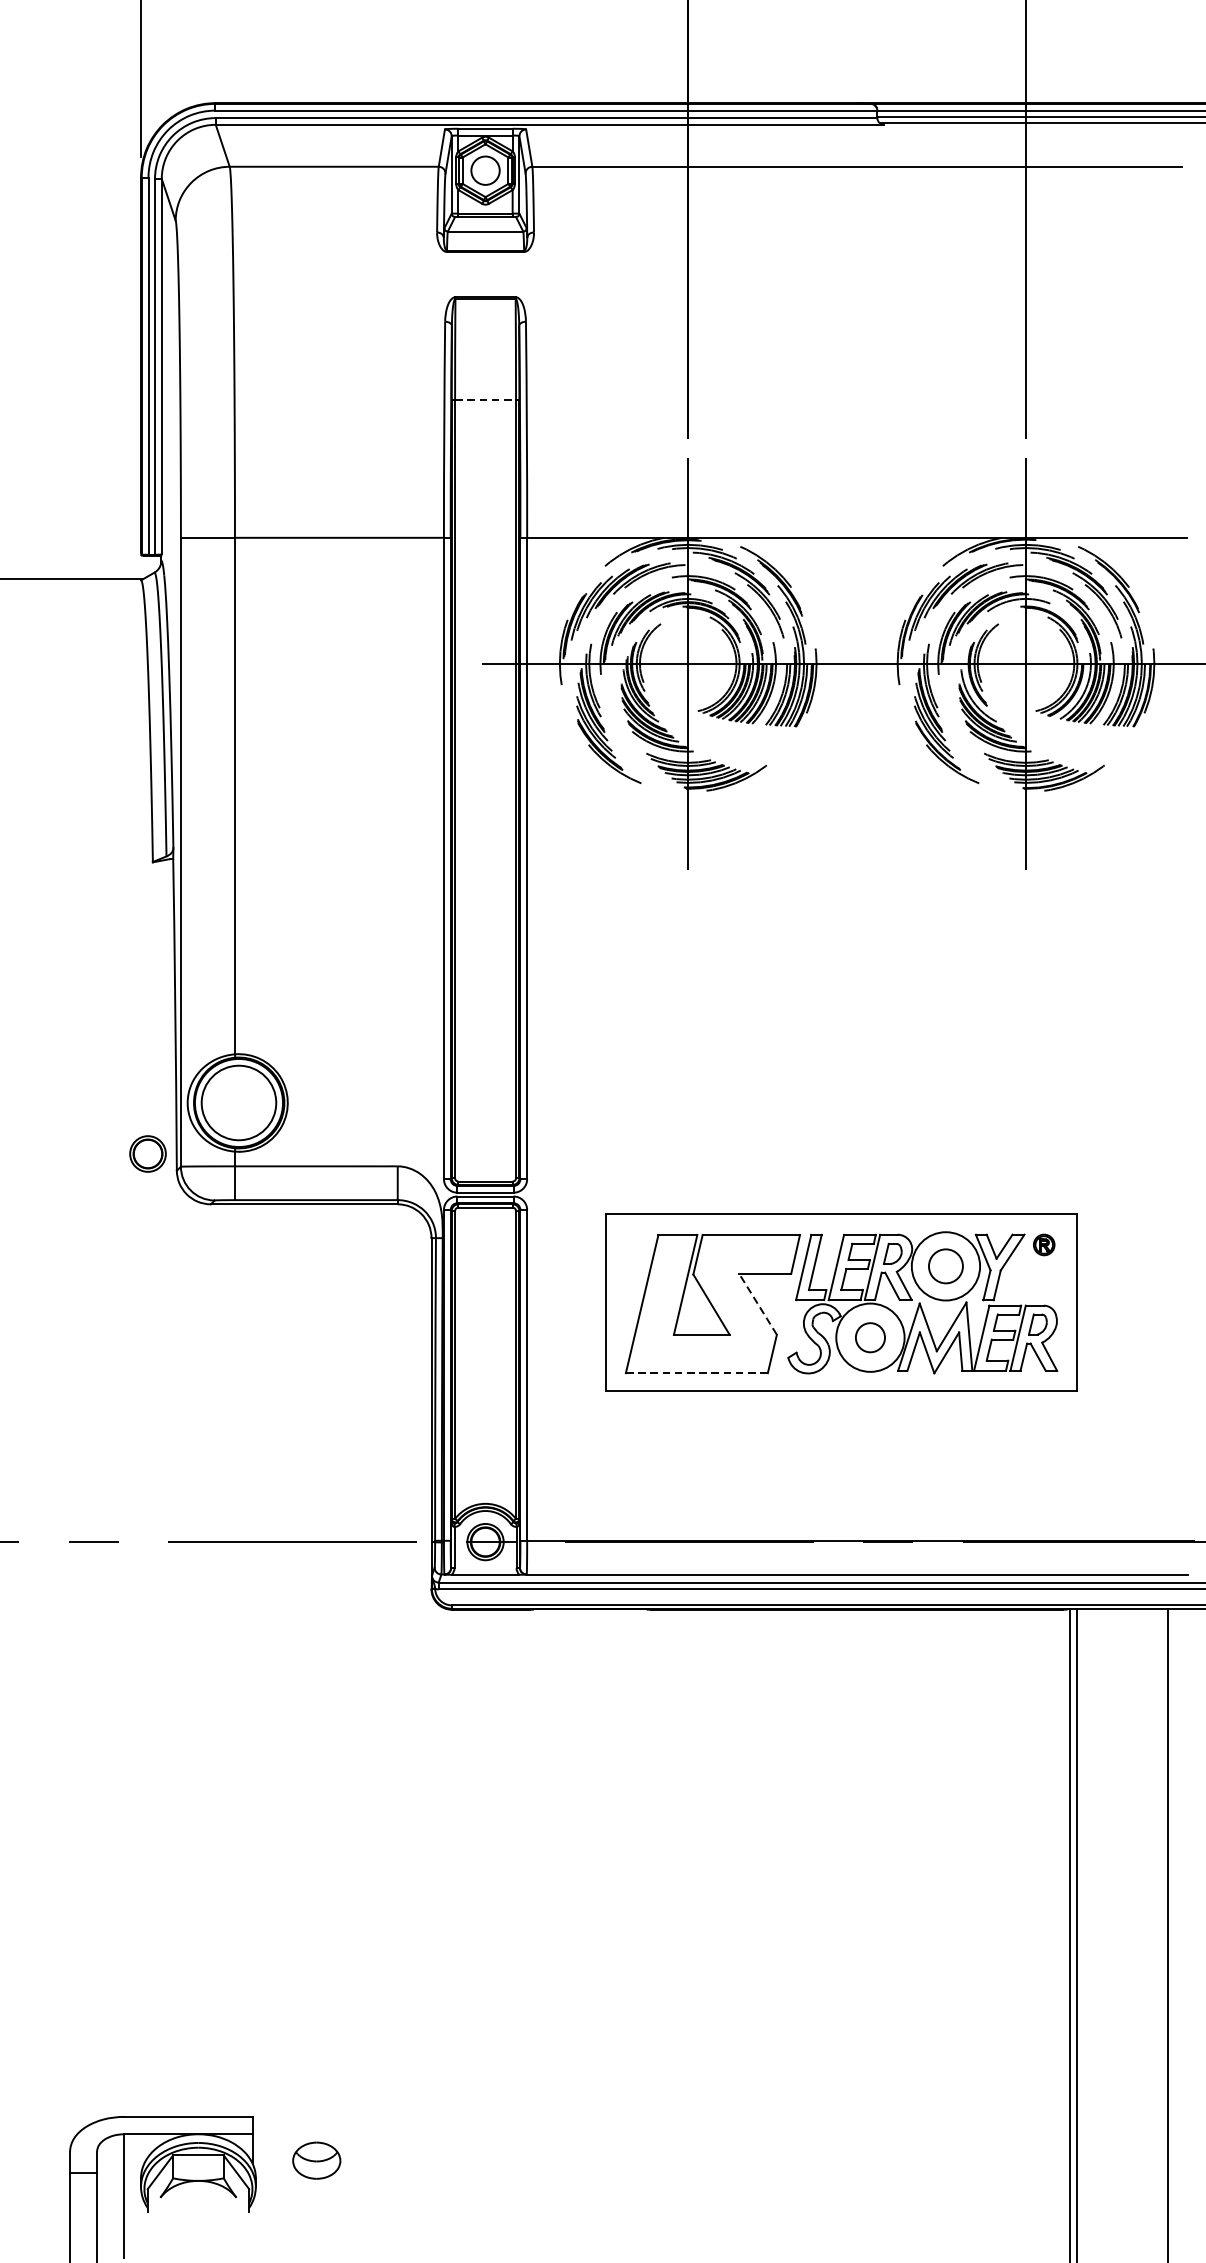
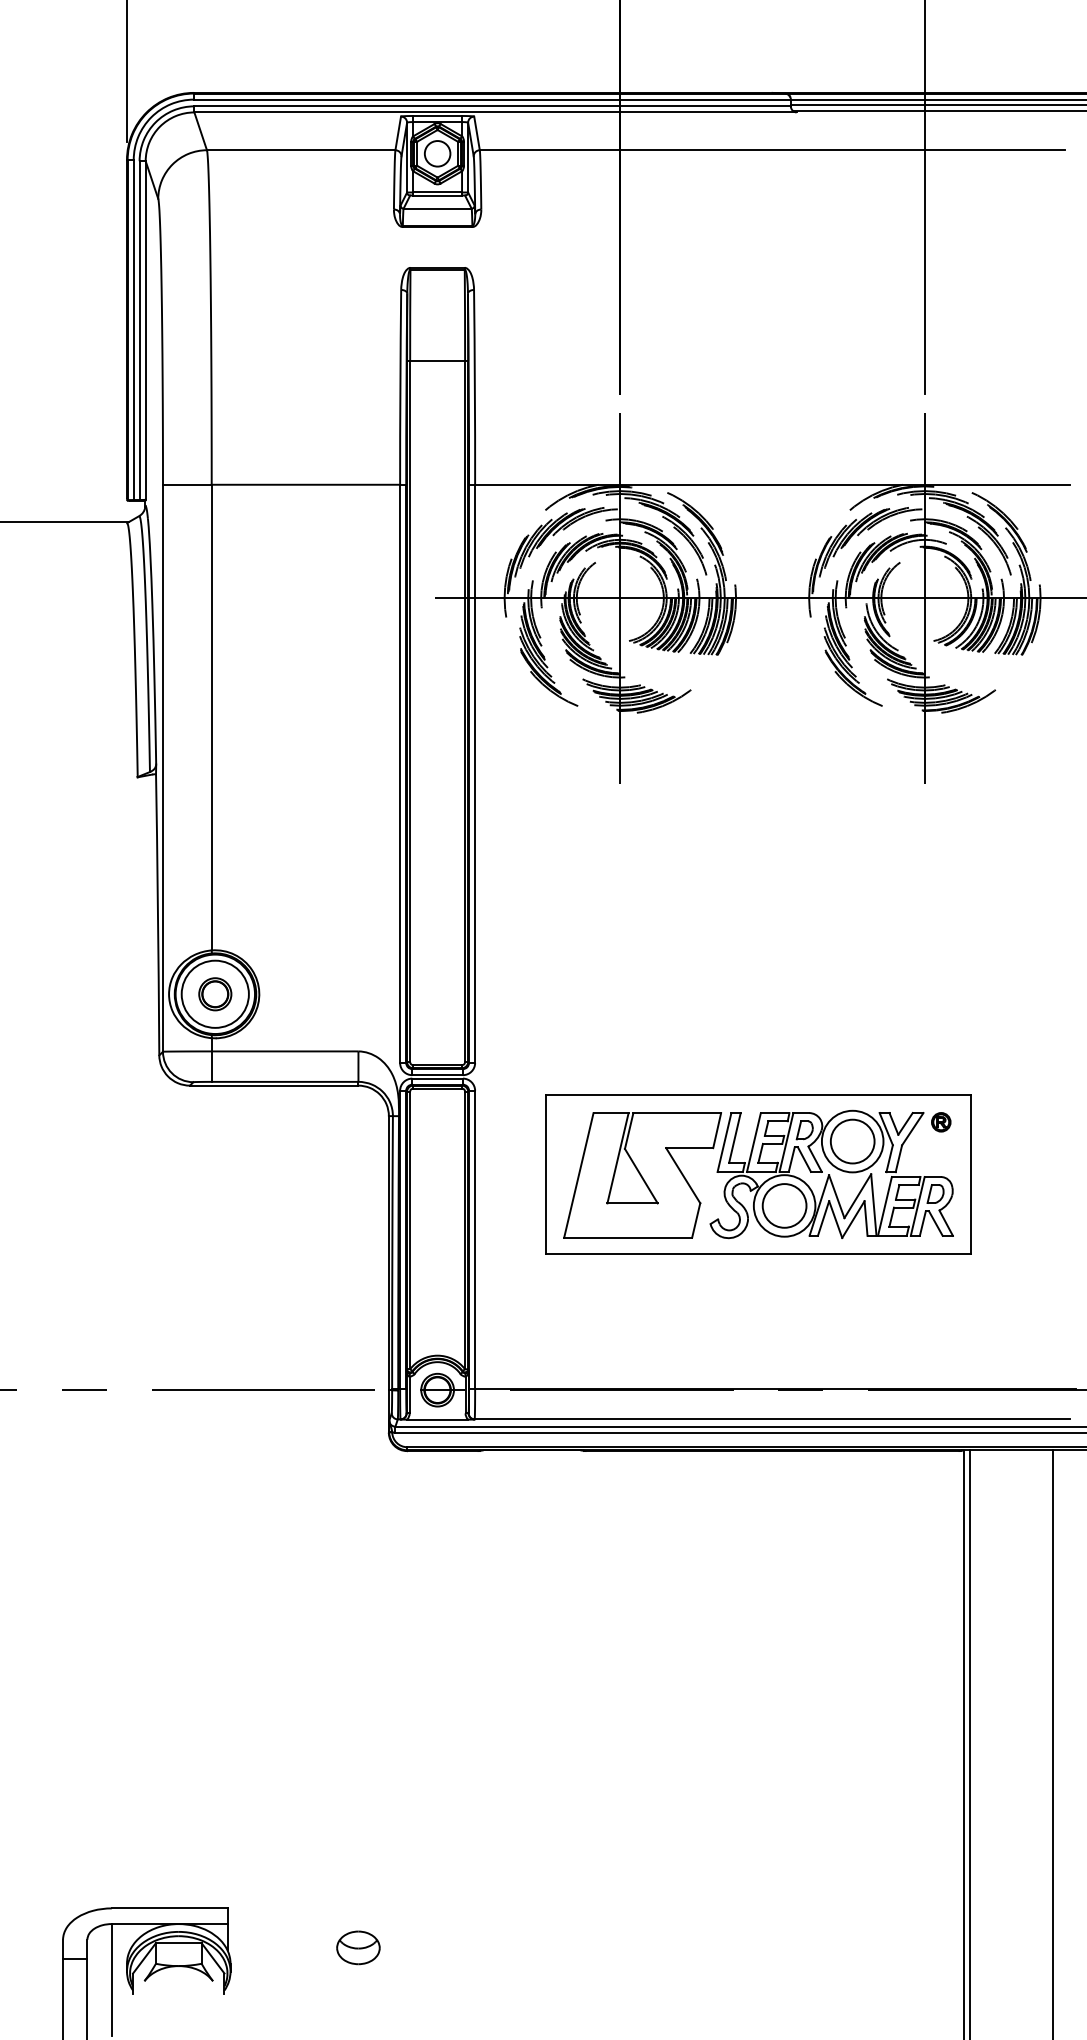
line: (486, 399) -> (438, 360), dashed -> solid
part: (148, 1154) -> (215, 994), moved
circle: (945, 1266) -> (852, 1141), size x1.43
line: (757, 1303) -> (682, 1175), dashed -> solid
circle: (870, 1337) -> (784, 1205), size x1.67
line: (697, 1372) -> (628, 1237), dashed -> solid
part: (316, 2160) -> (358, 1947), moved

